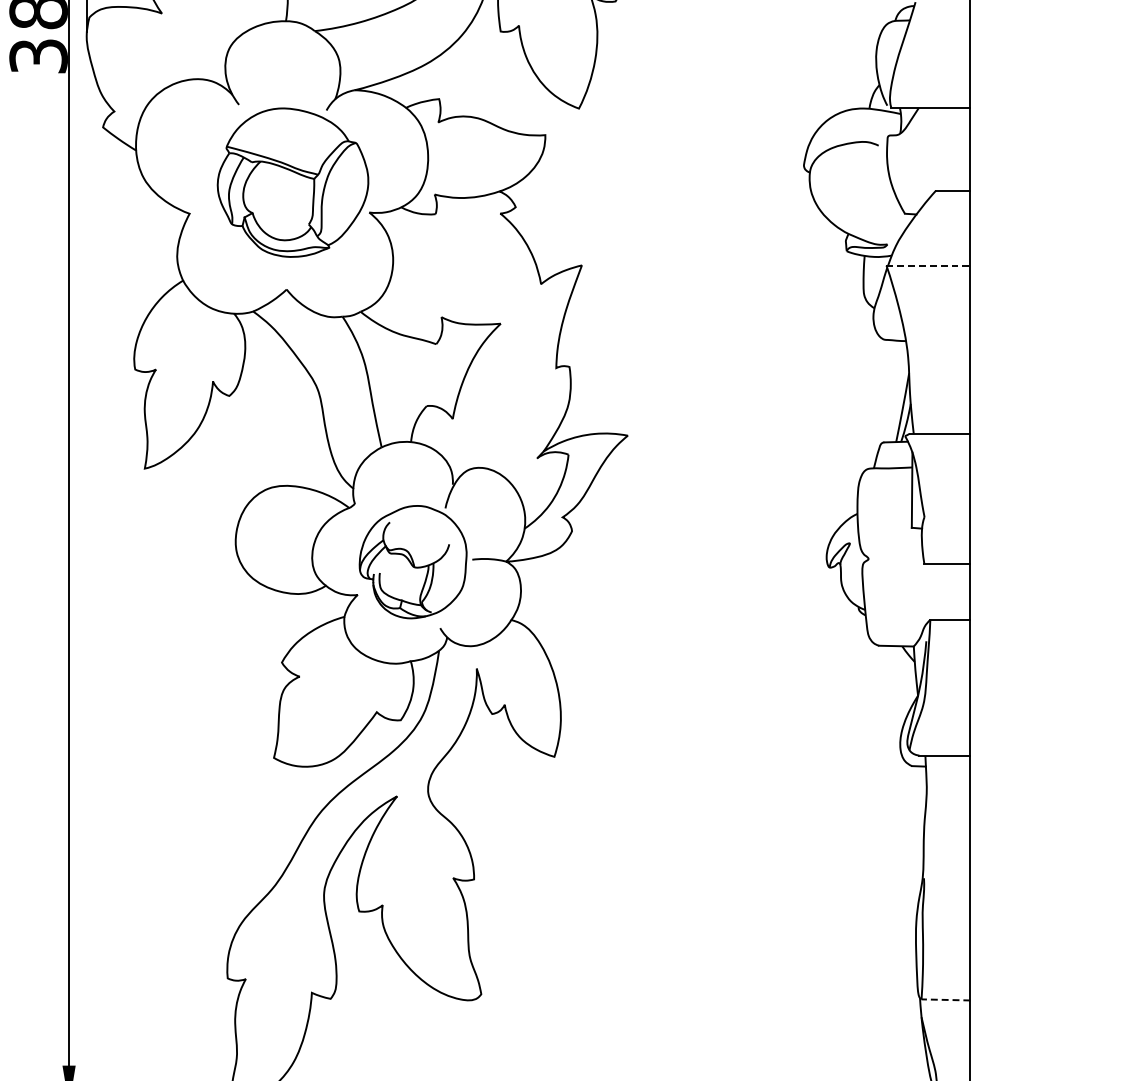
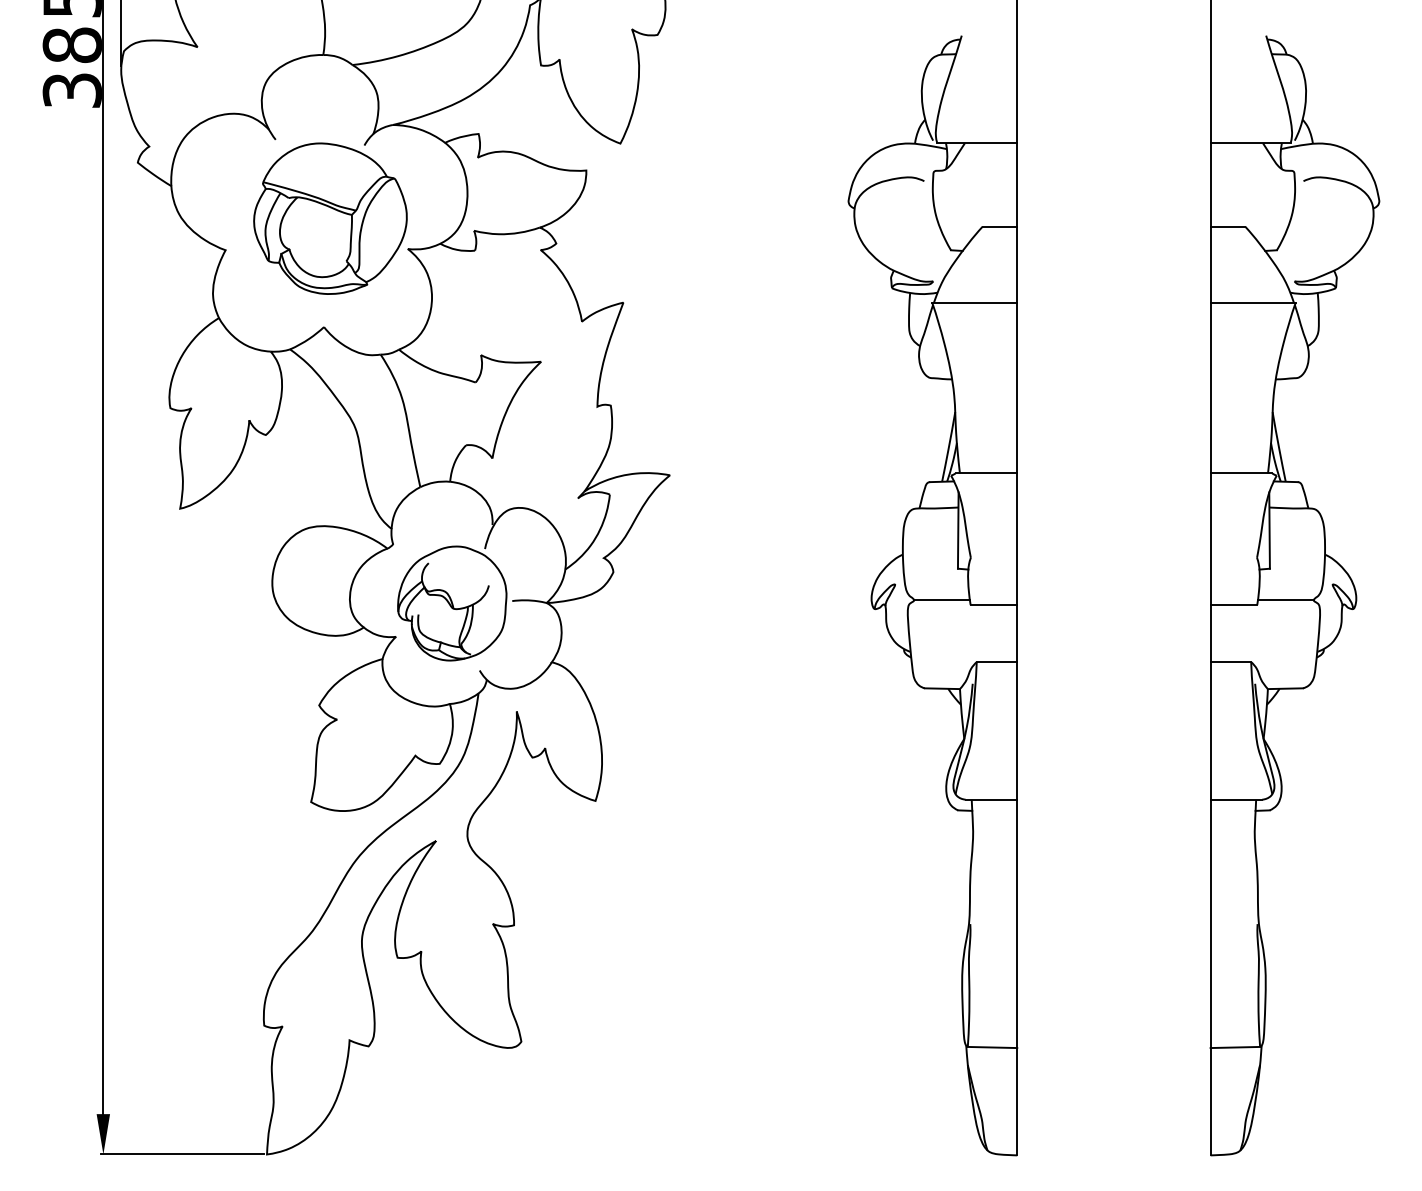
line: (929, 265) -> (975, 302), dashed -> solid
line: (895, 559) -> (941, 600), added
line: (945, 999) -> (992, 1047), dashed -> solid

